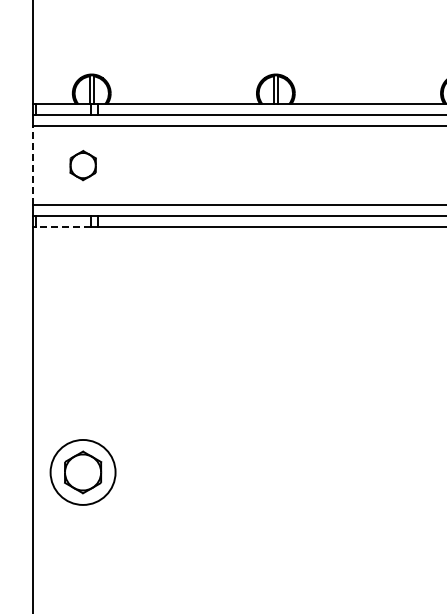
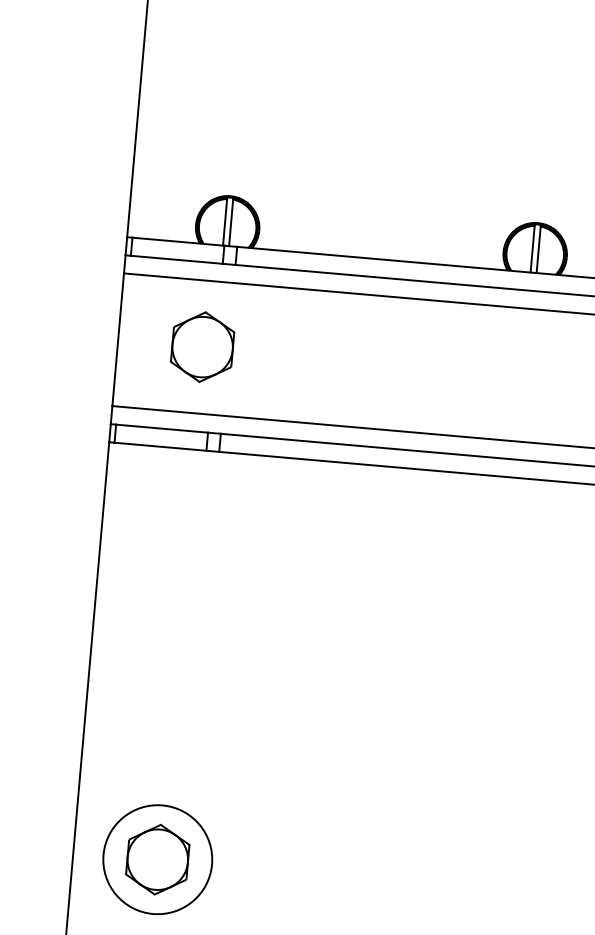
line: (32, 165) -> (118, 339), dashed -> solid
part: (83, 165) -> (203, 346), size x1.43
line: (63, 227) -> (160, 447), dashed -> solid

